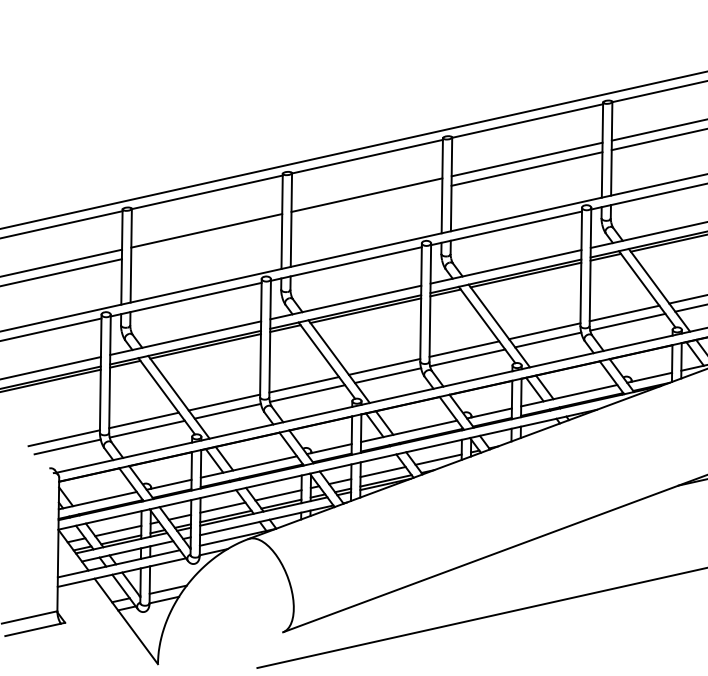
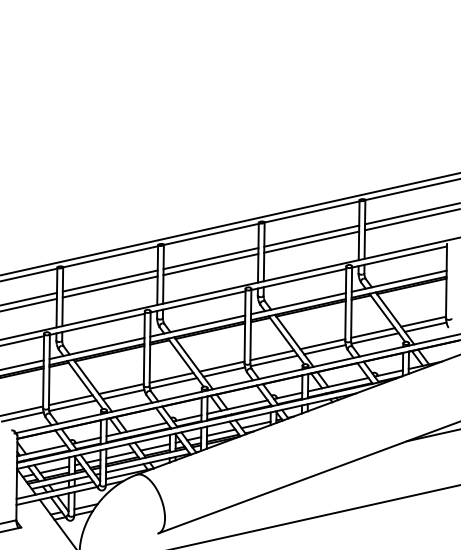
line: (366, 204) -> (210, 264), added
line: (205, 239) -> (109, 286), added

